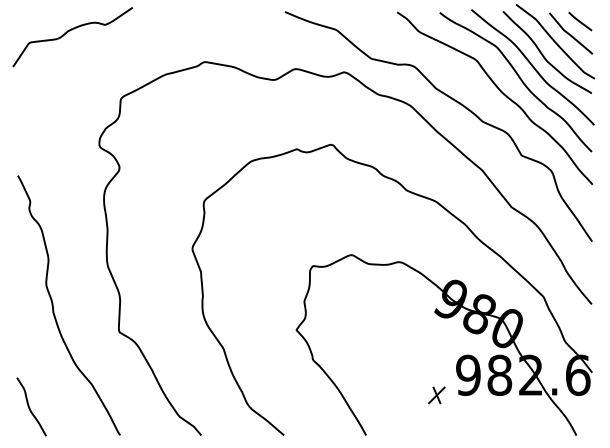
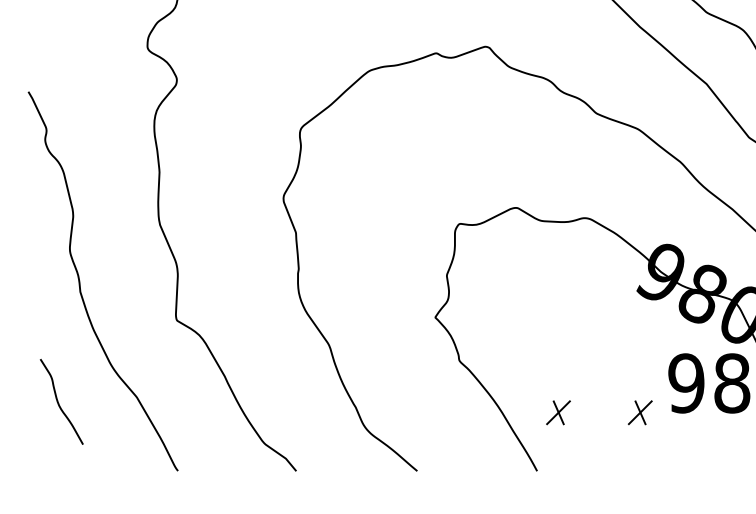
part: (380, 395) -> (558, 412), added
curve: (30, 407) -> (60, 402), moved

